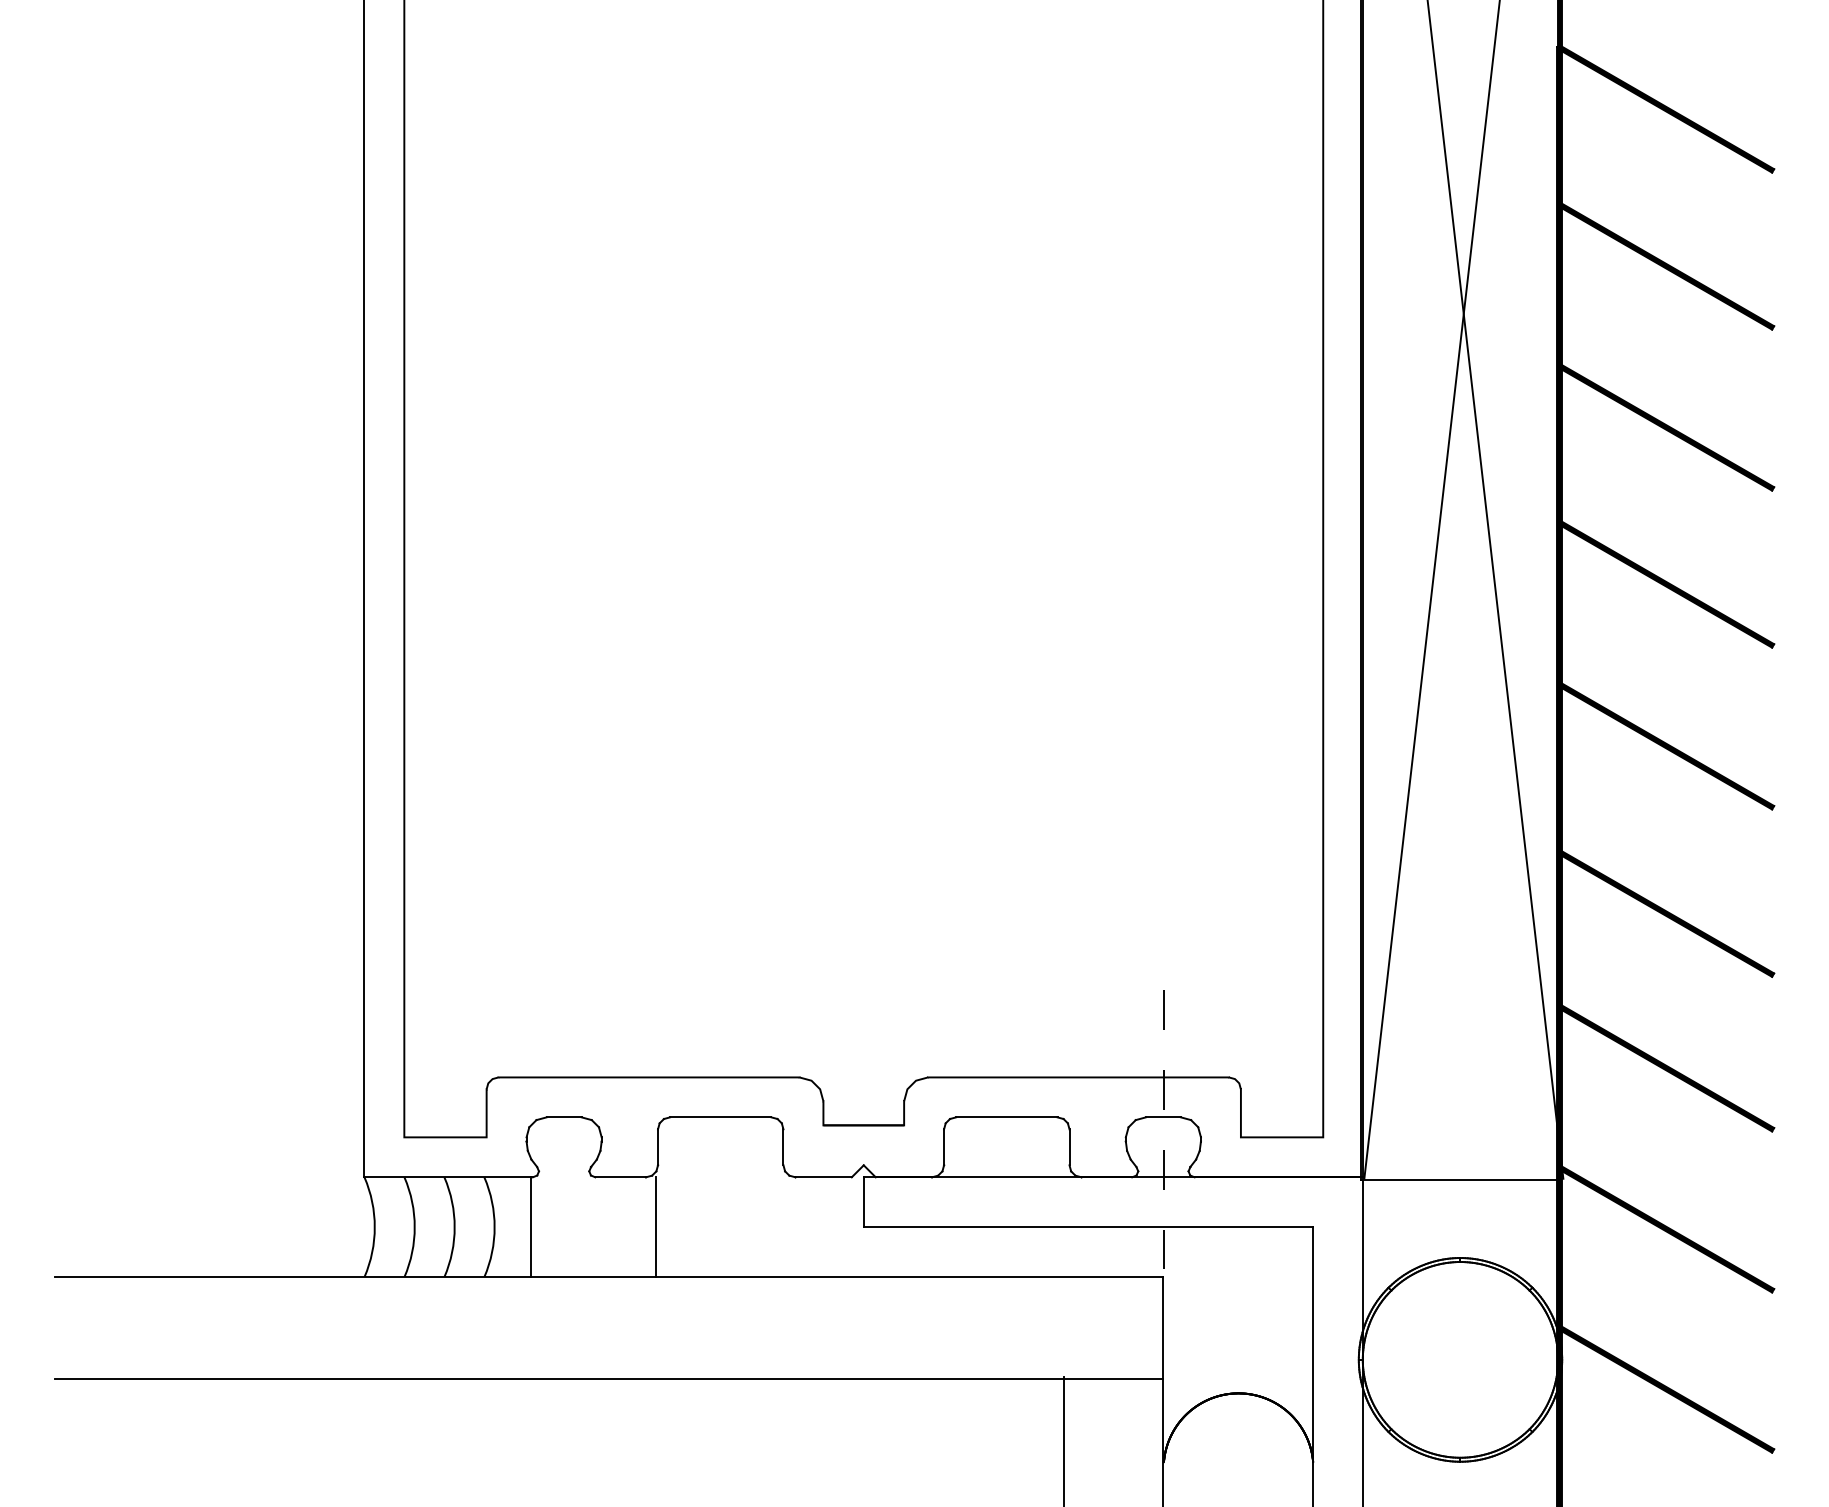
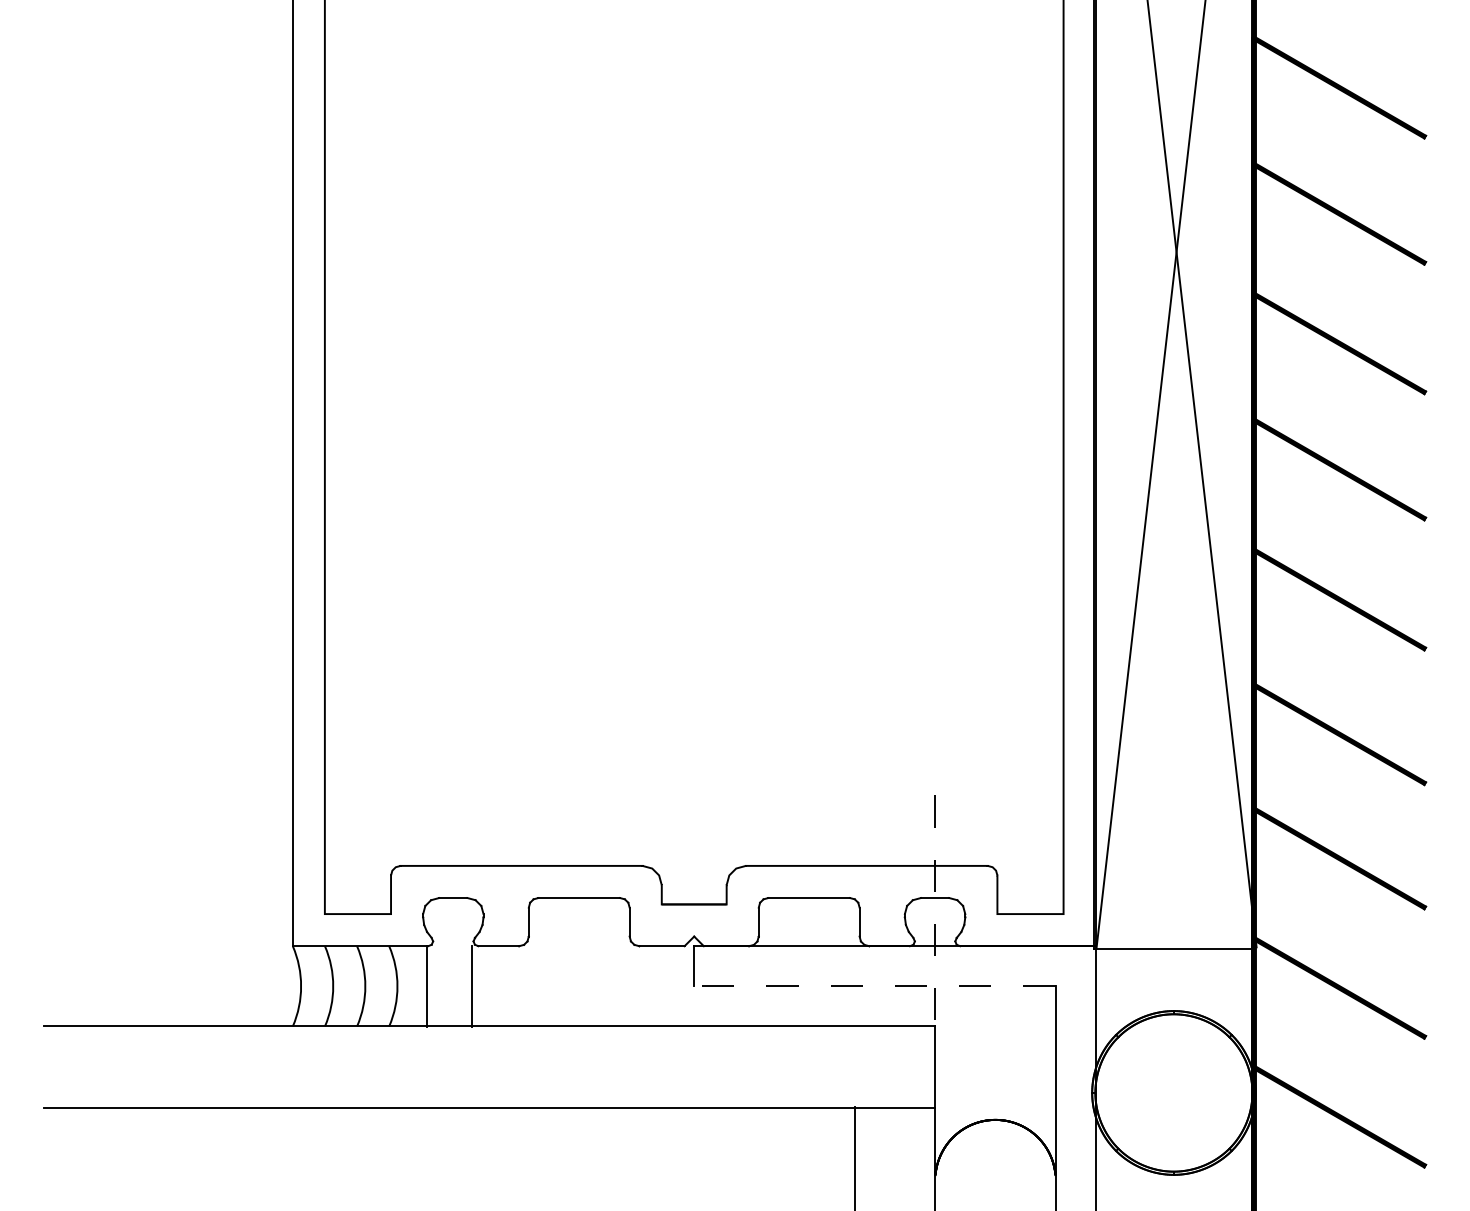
line: (656, 1227) -> (472, 986), moved
line: (1088, 1227) -> (874, 986), solid -> dashed

